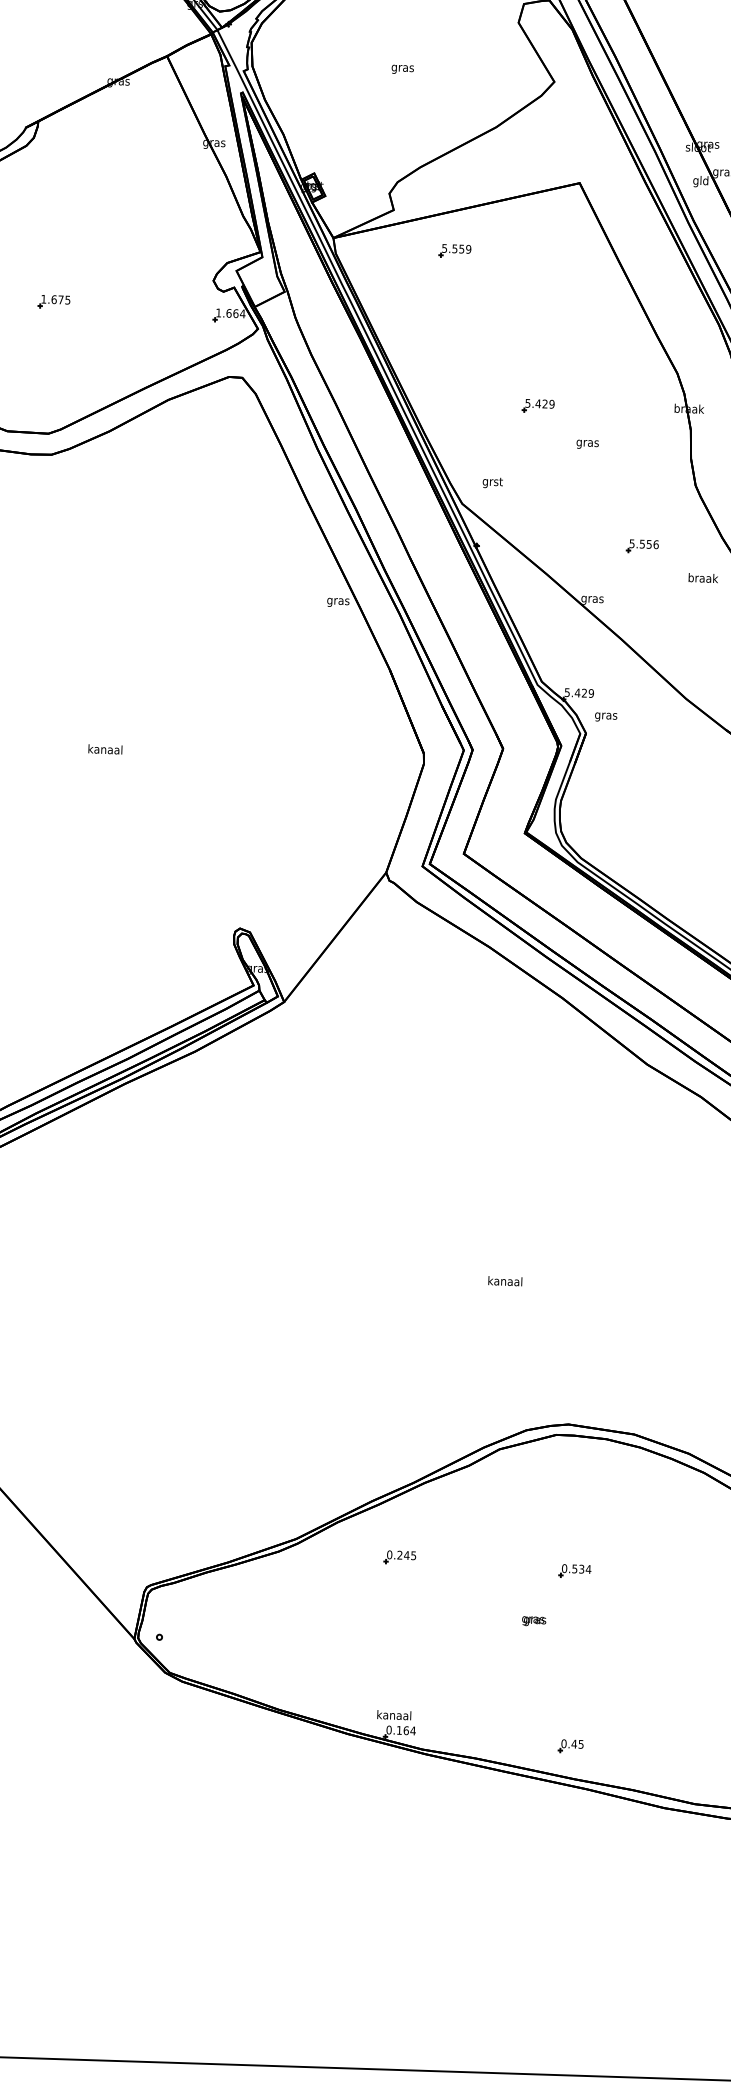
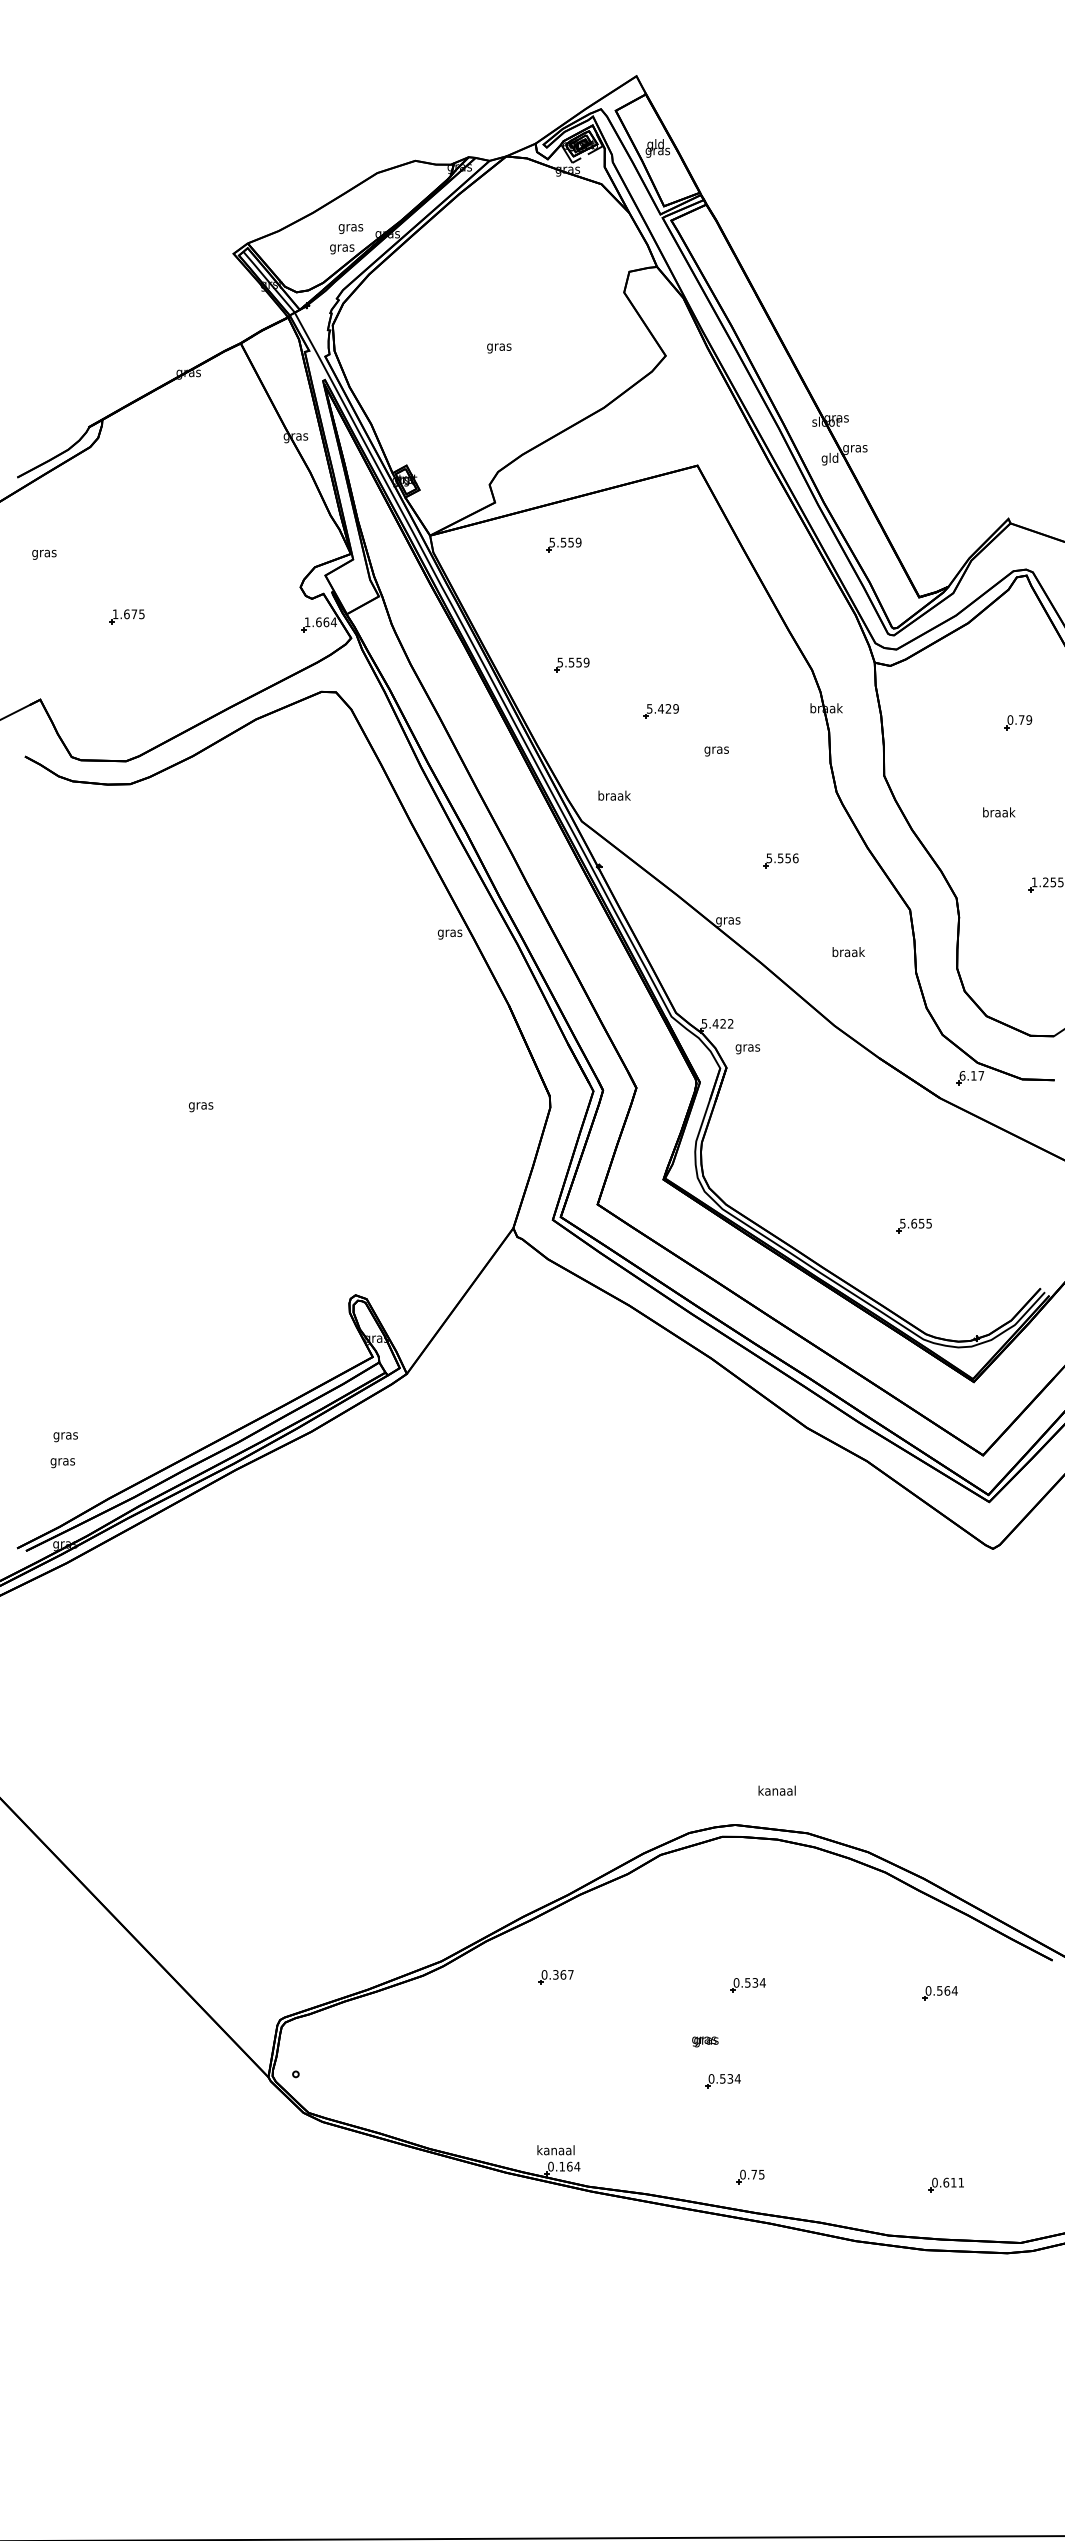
part: (458, 360) -> (571, 664), added
text: (492, 482) -> (614, 796), grst -> braak
text: (703, 578) -> (848, 952), moved
text: (591, 693) -> (730, 1023), 5.429 -> 5.422
text: (104, 750) -> (200, 1105), kanaal -> gras
text: (504, 1281) -> (776, 1790), moved
text: (406, 1555) -> (563, 1974), 0.245 -> 0.367
part: (548, 1658) -> (722, 2081), added
text: (574, 1744) -> (754, 2174), 0.45 -> 0.75

